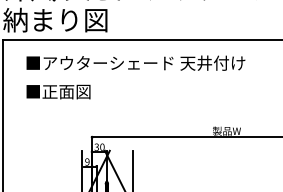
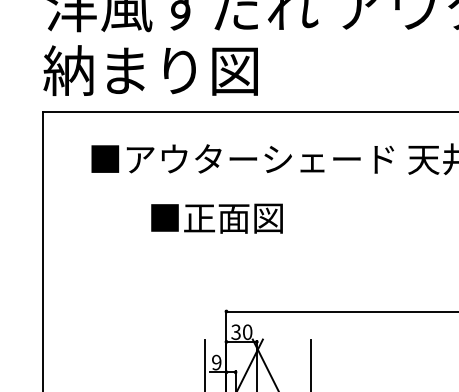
text: (58, 91) -> (216, 217), moved

